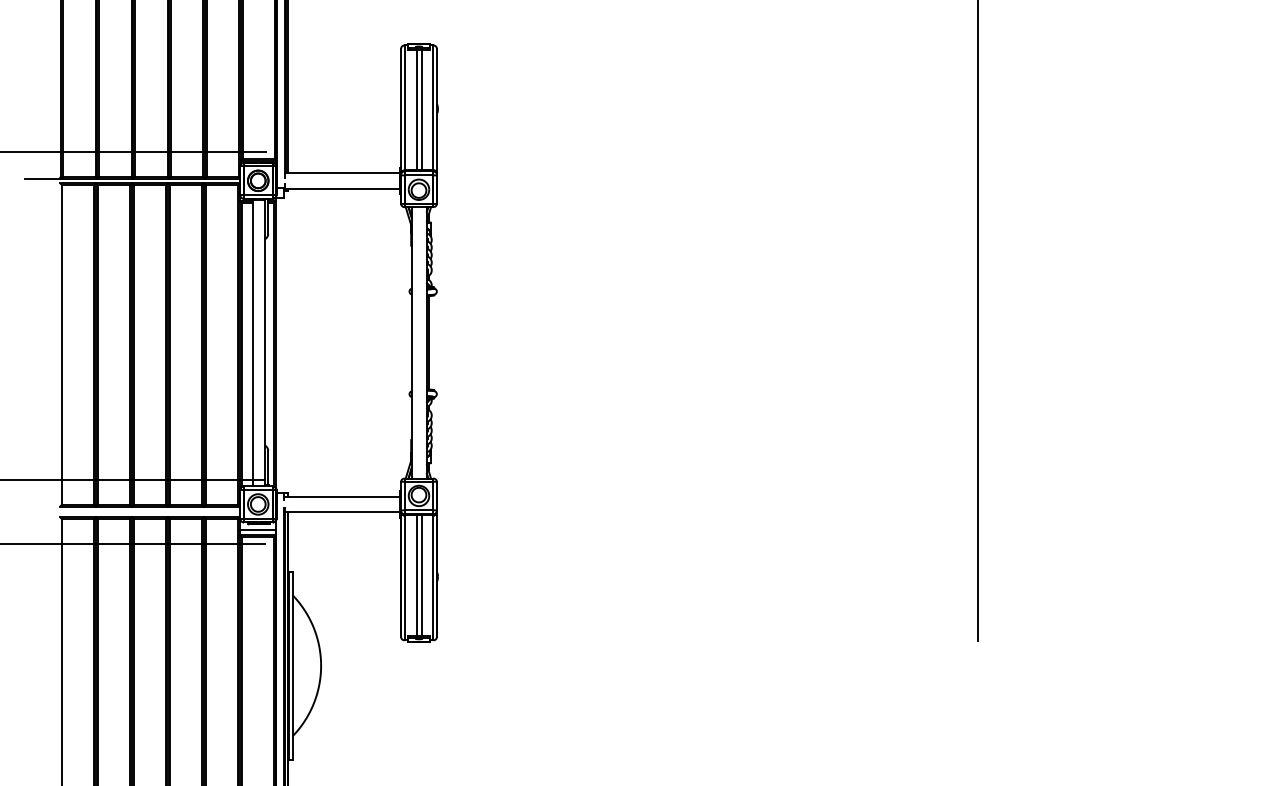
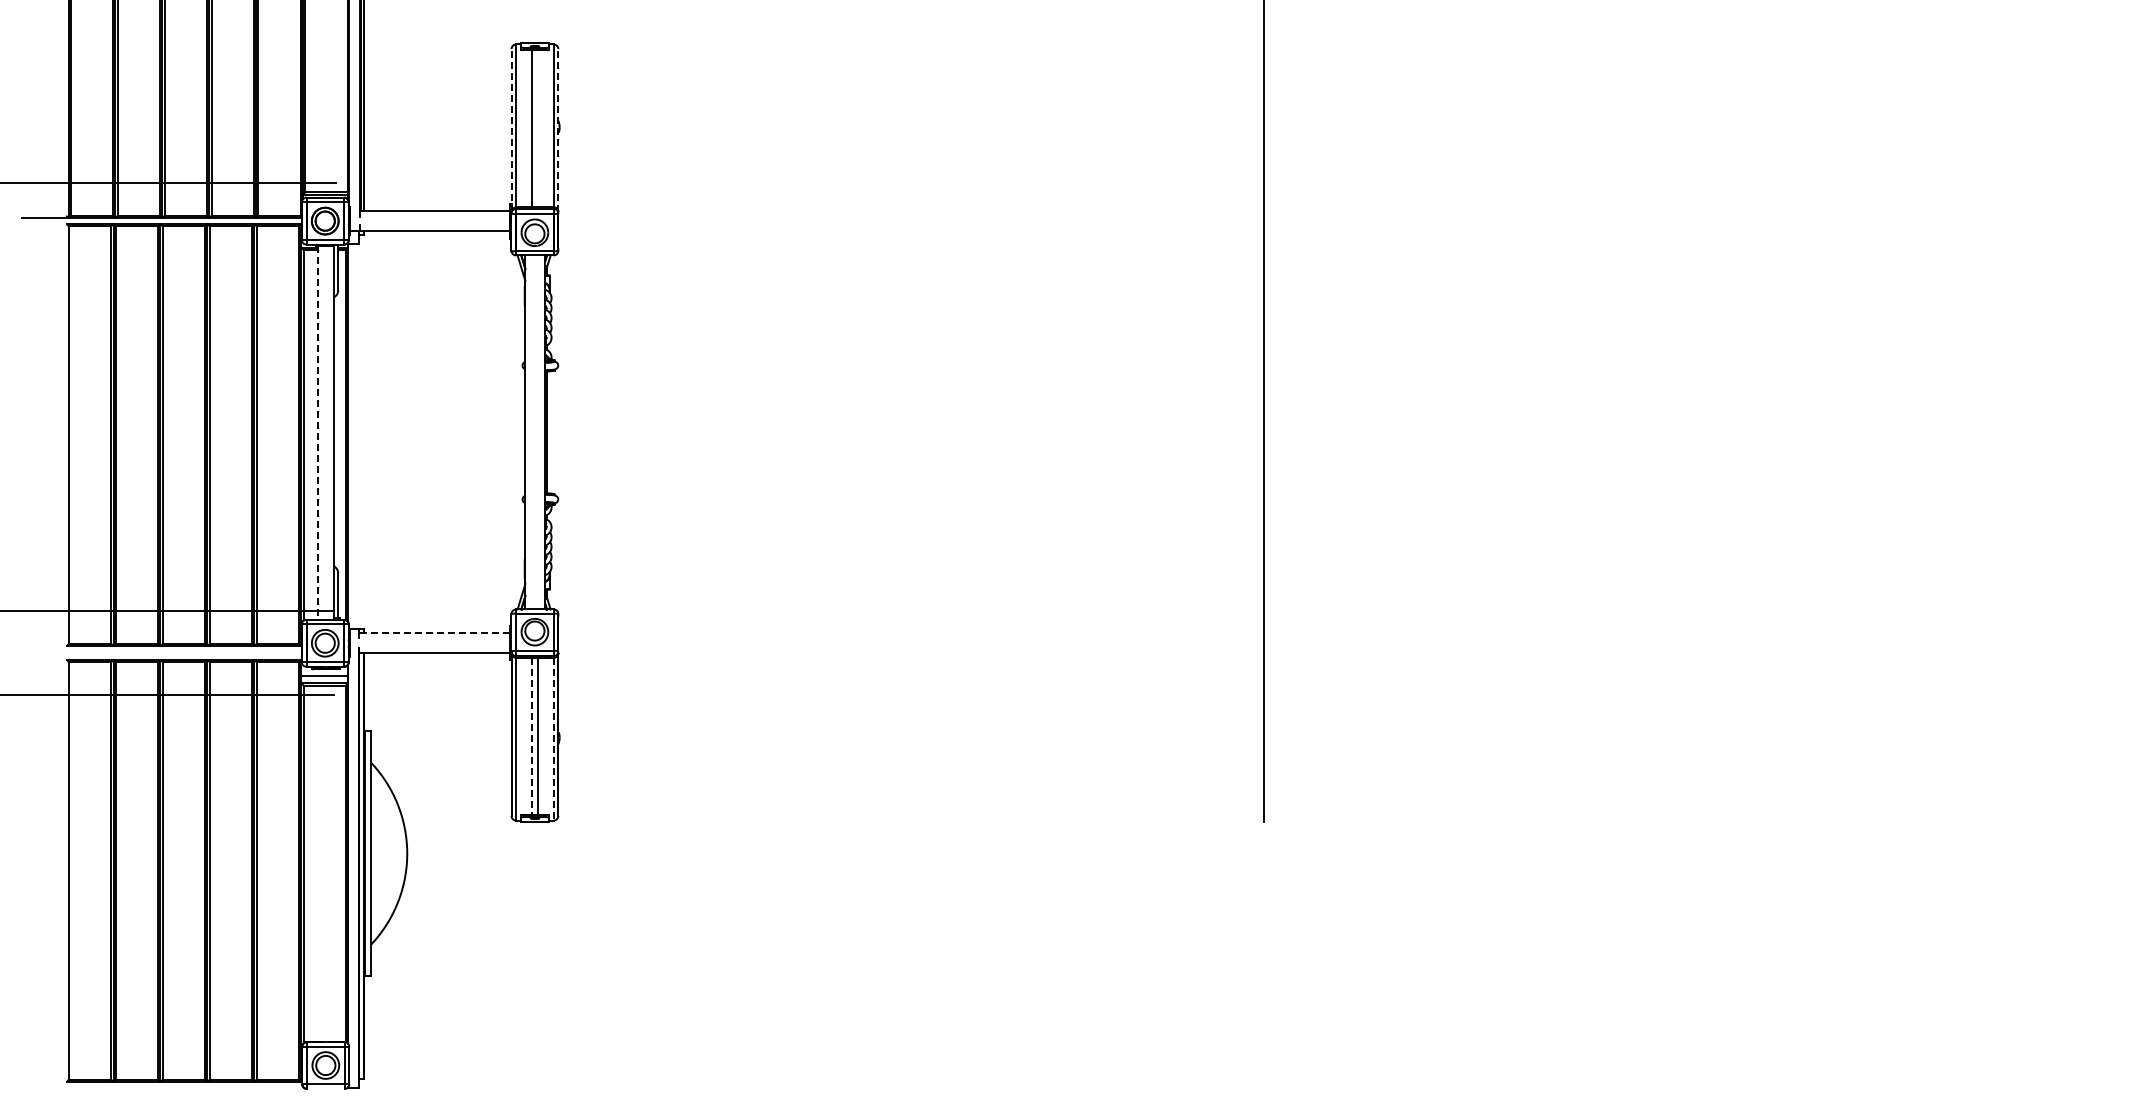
line: (421, 109) -> (538, 128), removed
line: (401, 110) -> (511, 129), solid -> dashed
line: (437, 111) -> (558, 130), solid -> dashed
line: (253, 343) -> (318, 433), solid -> dashed
line: (342, 496) -> (434, 633), solid -> dashed
line: (416, 575) -> (531, 736), solid -> dashed
line: (433, 578) -> (553, 739), solid -> dashed

